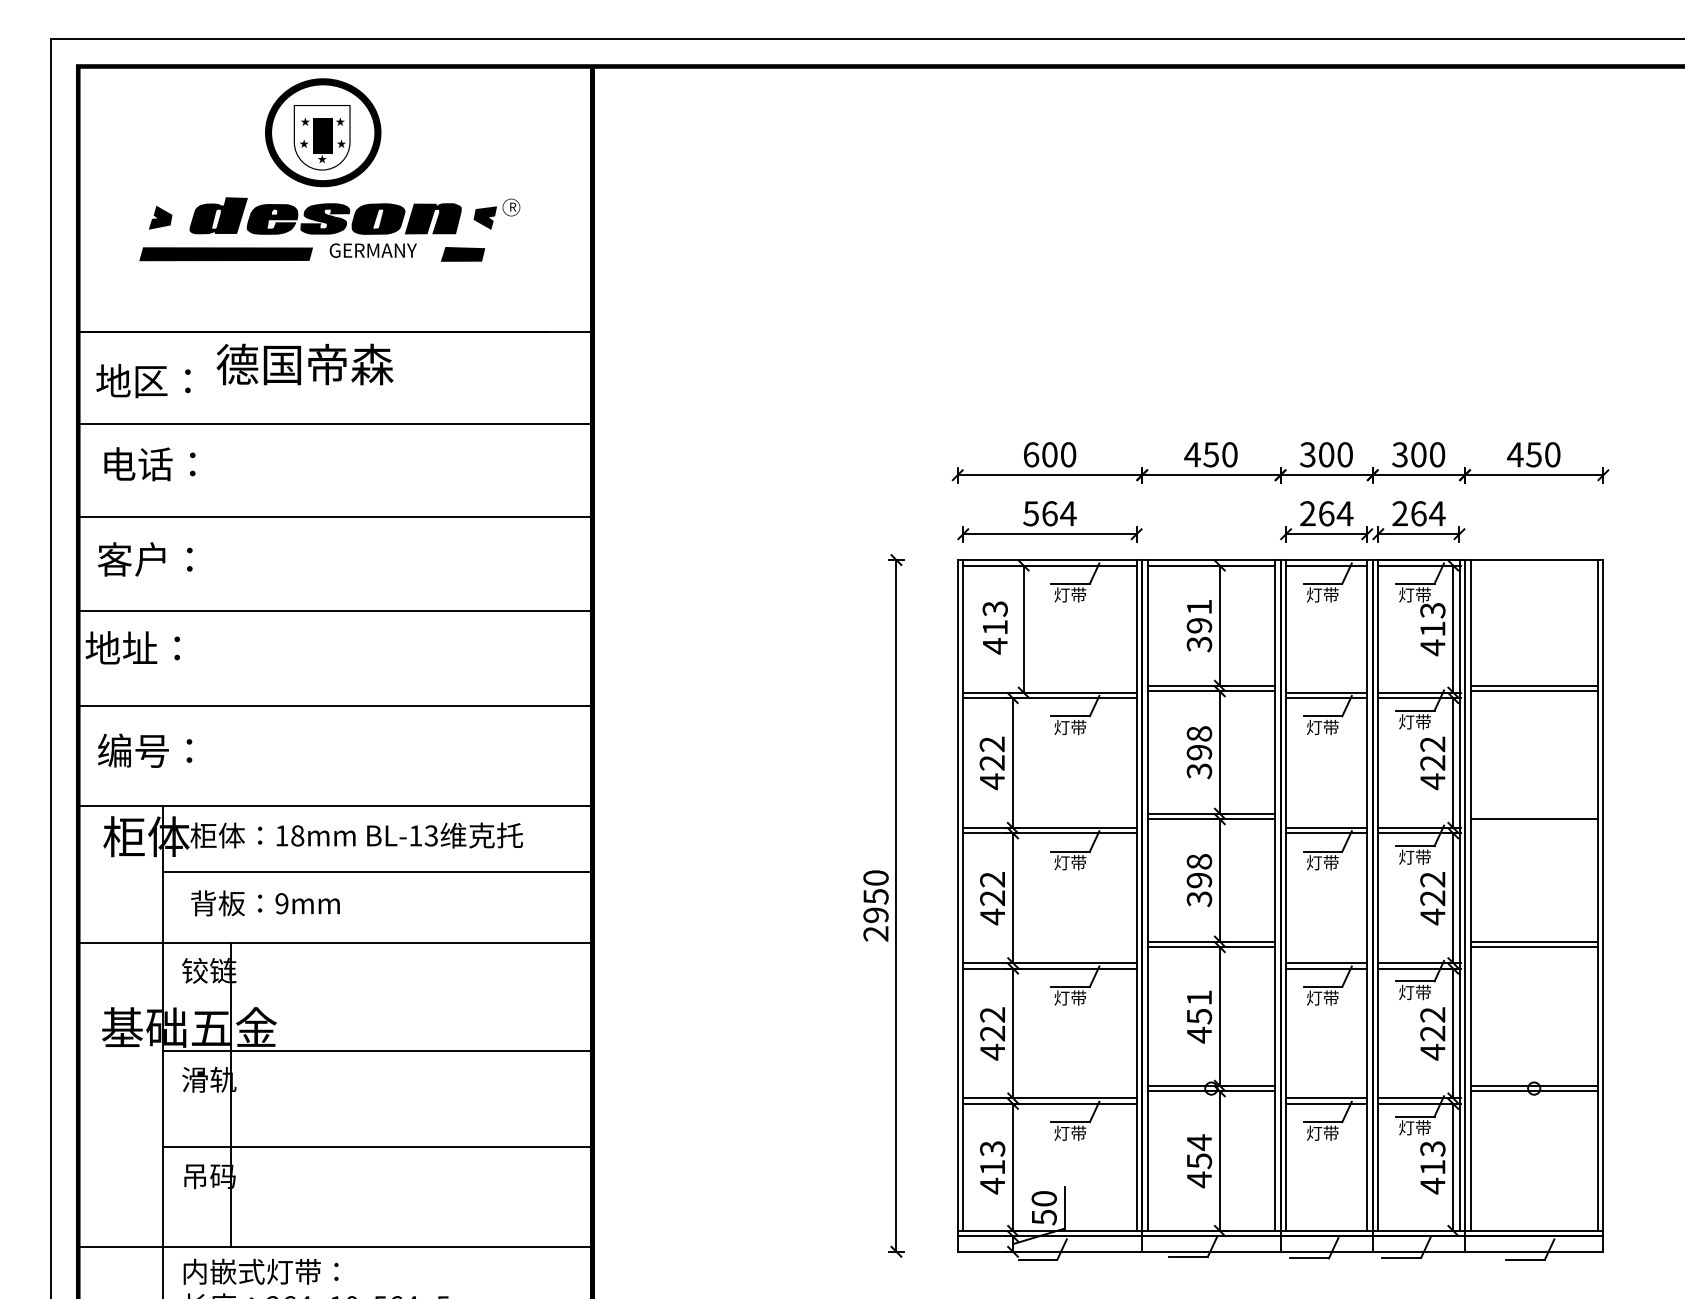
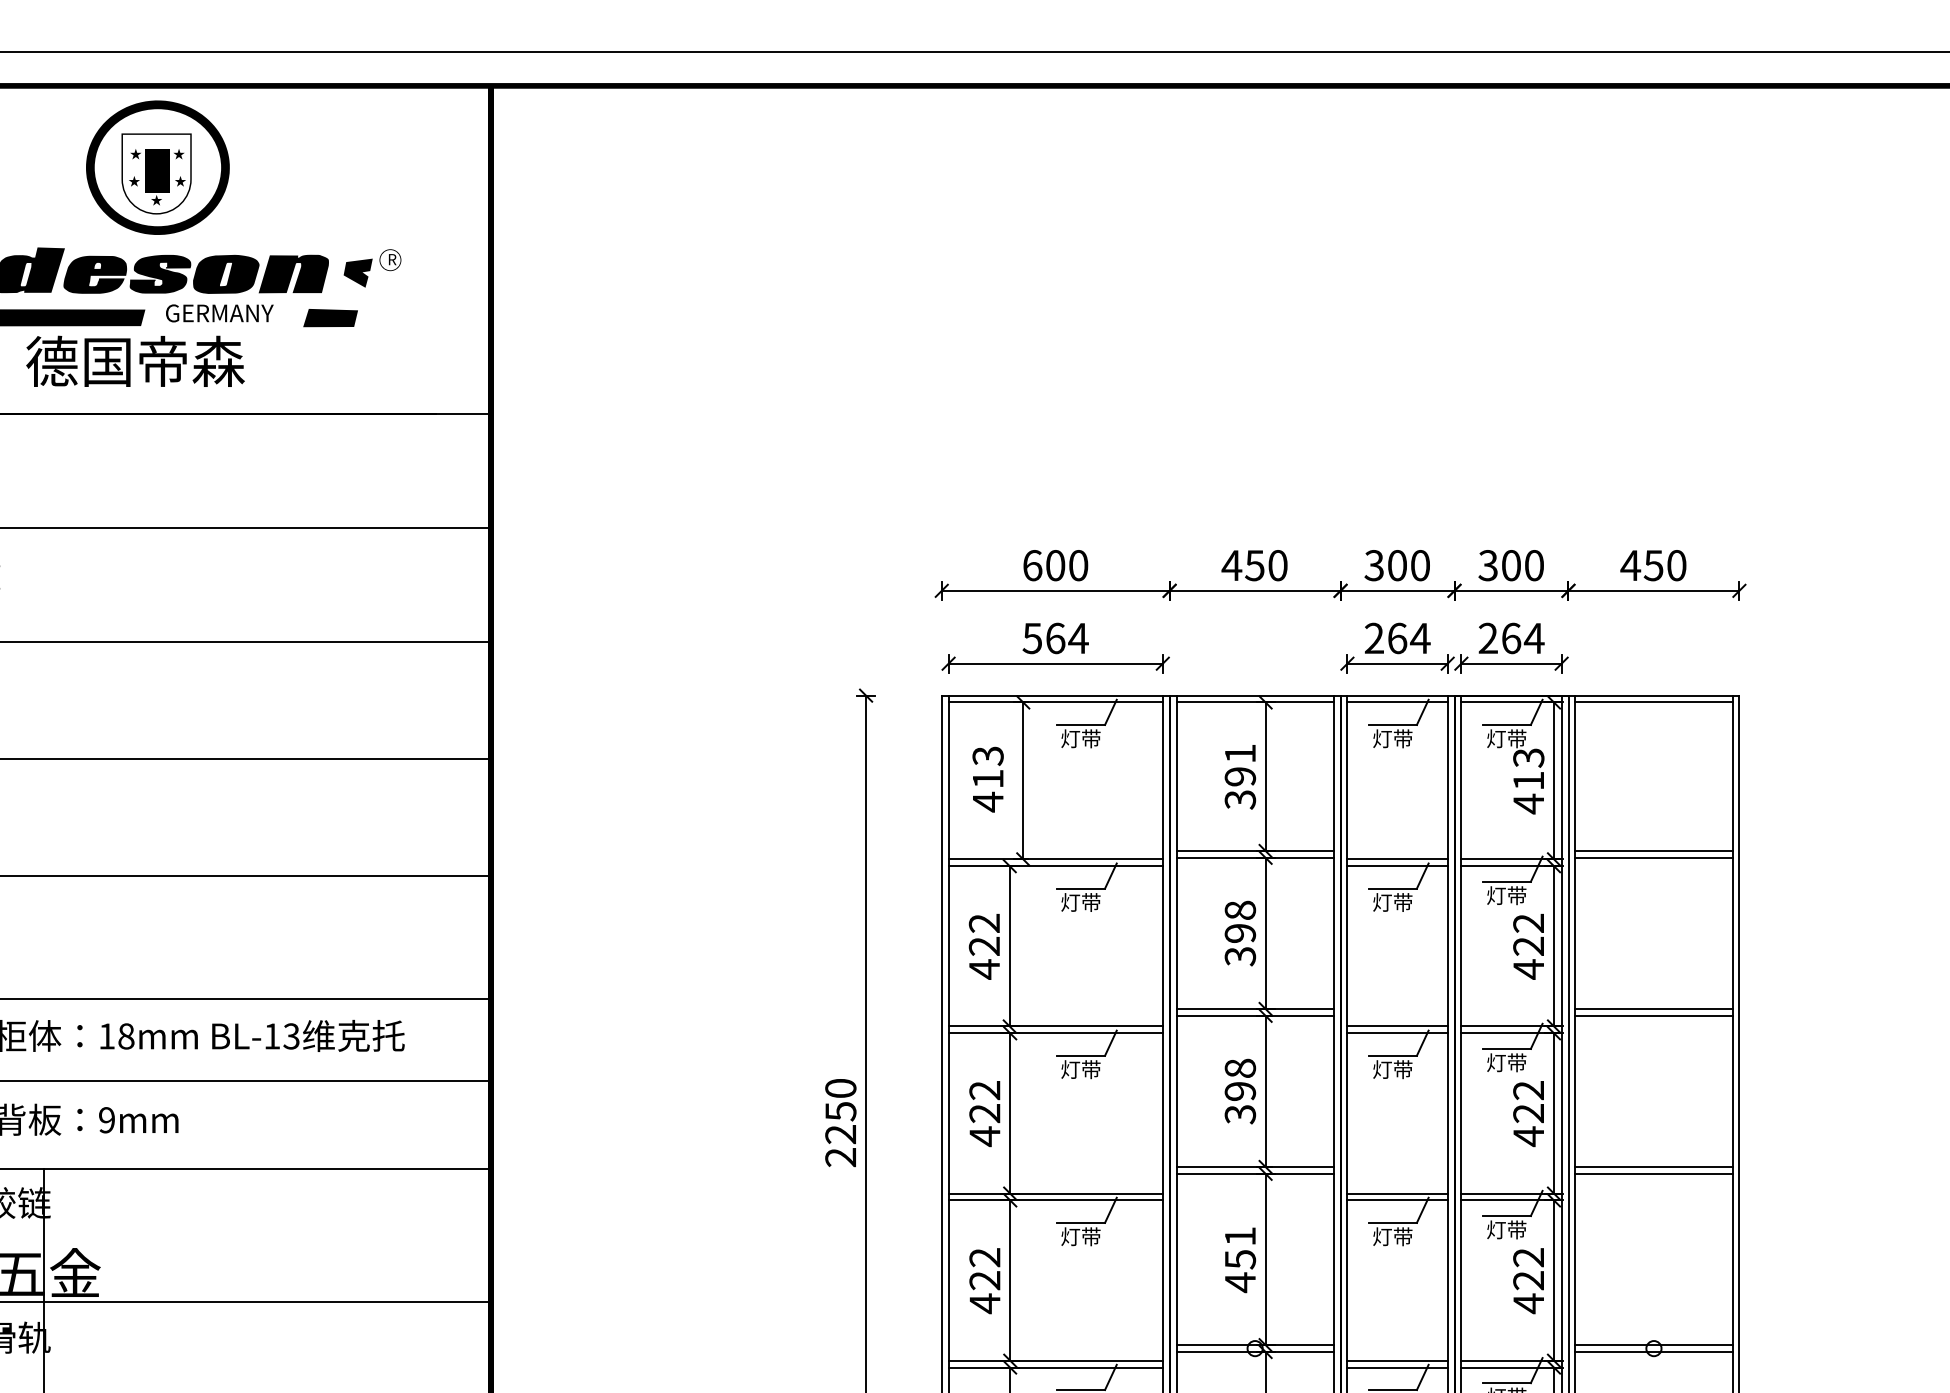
text: (304, 364) -> (134, 361), moved
line: (1533, 565) -> (1653, 702), added
line: (1533, 813) -> (1653, 1008), added
text: (875, 914) -> (840, 1133), 2950 -> 2250

